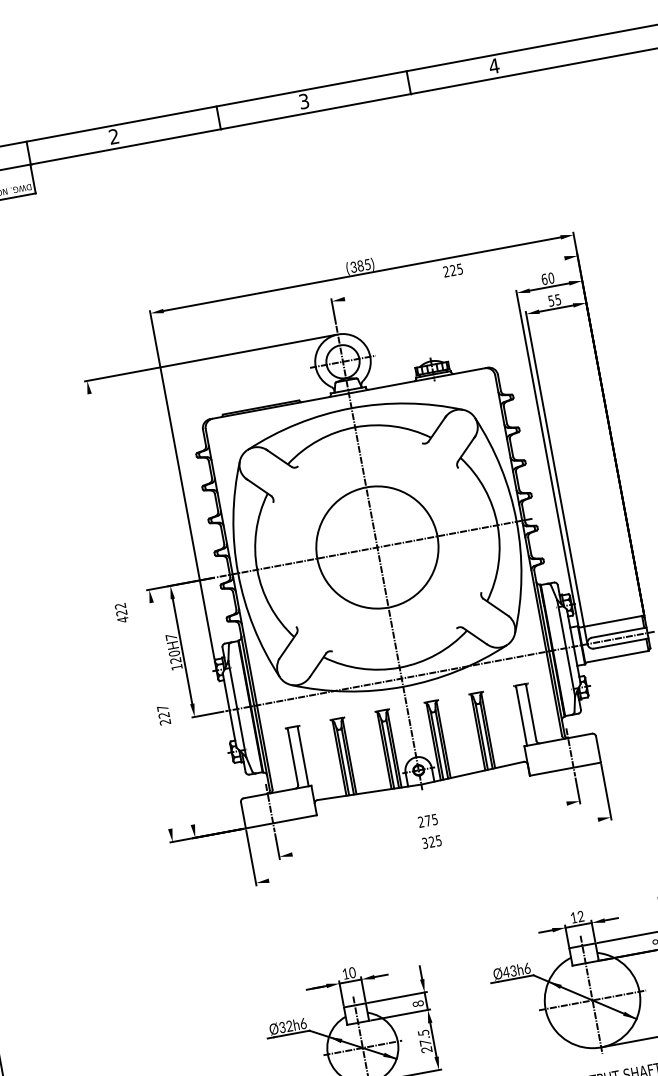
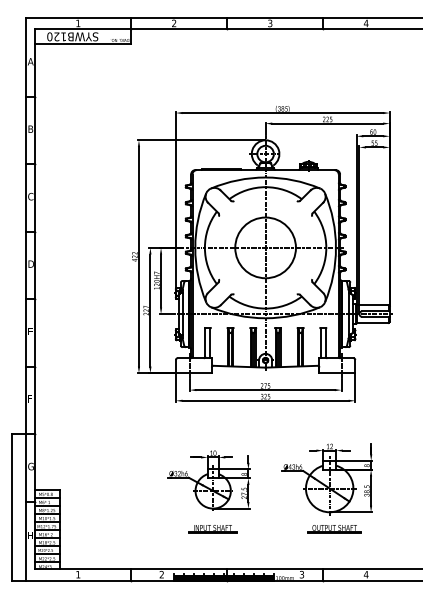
line: (454, 278) -> (327, 123), added
line: (128, 611) -> (138, 256), added
line: (172, 713) -> (150, 310), added
line: (429, 829) -> (265, 390), added
line: (433, 849) -> (265, 400), added

